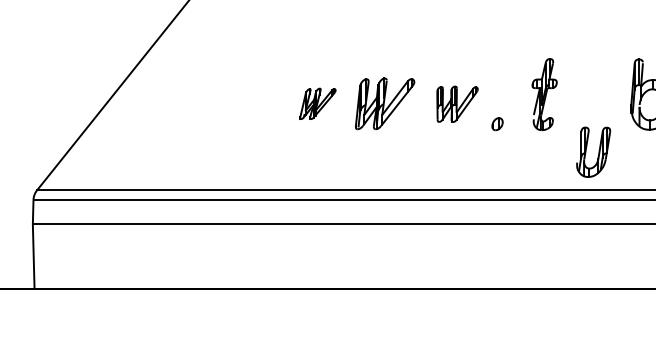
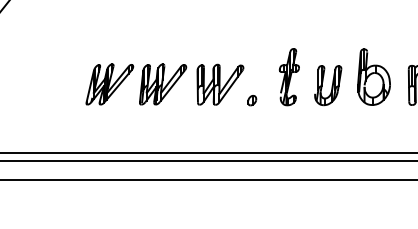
part: (317, 103) -> (109, 84), size x1.67
part: (457, 104) -> (220, 85), size x1.43
part: (593, 151) -> (328, 85), moved

